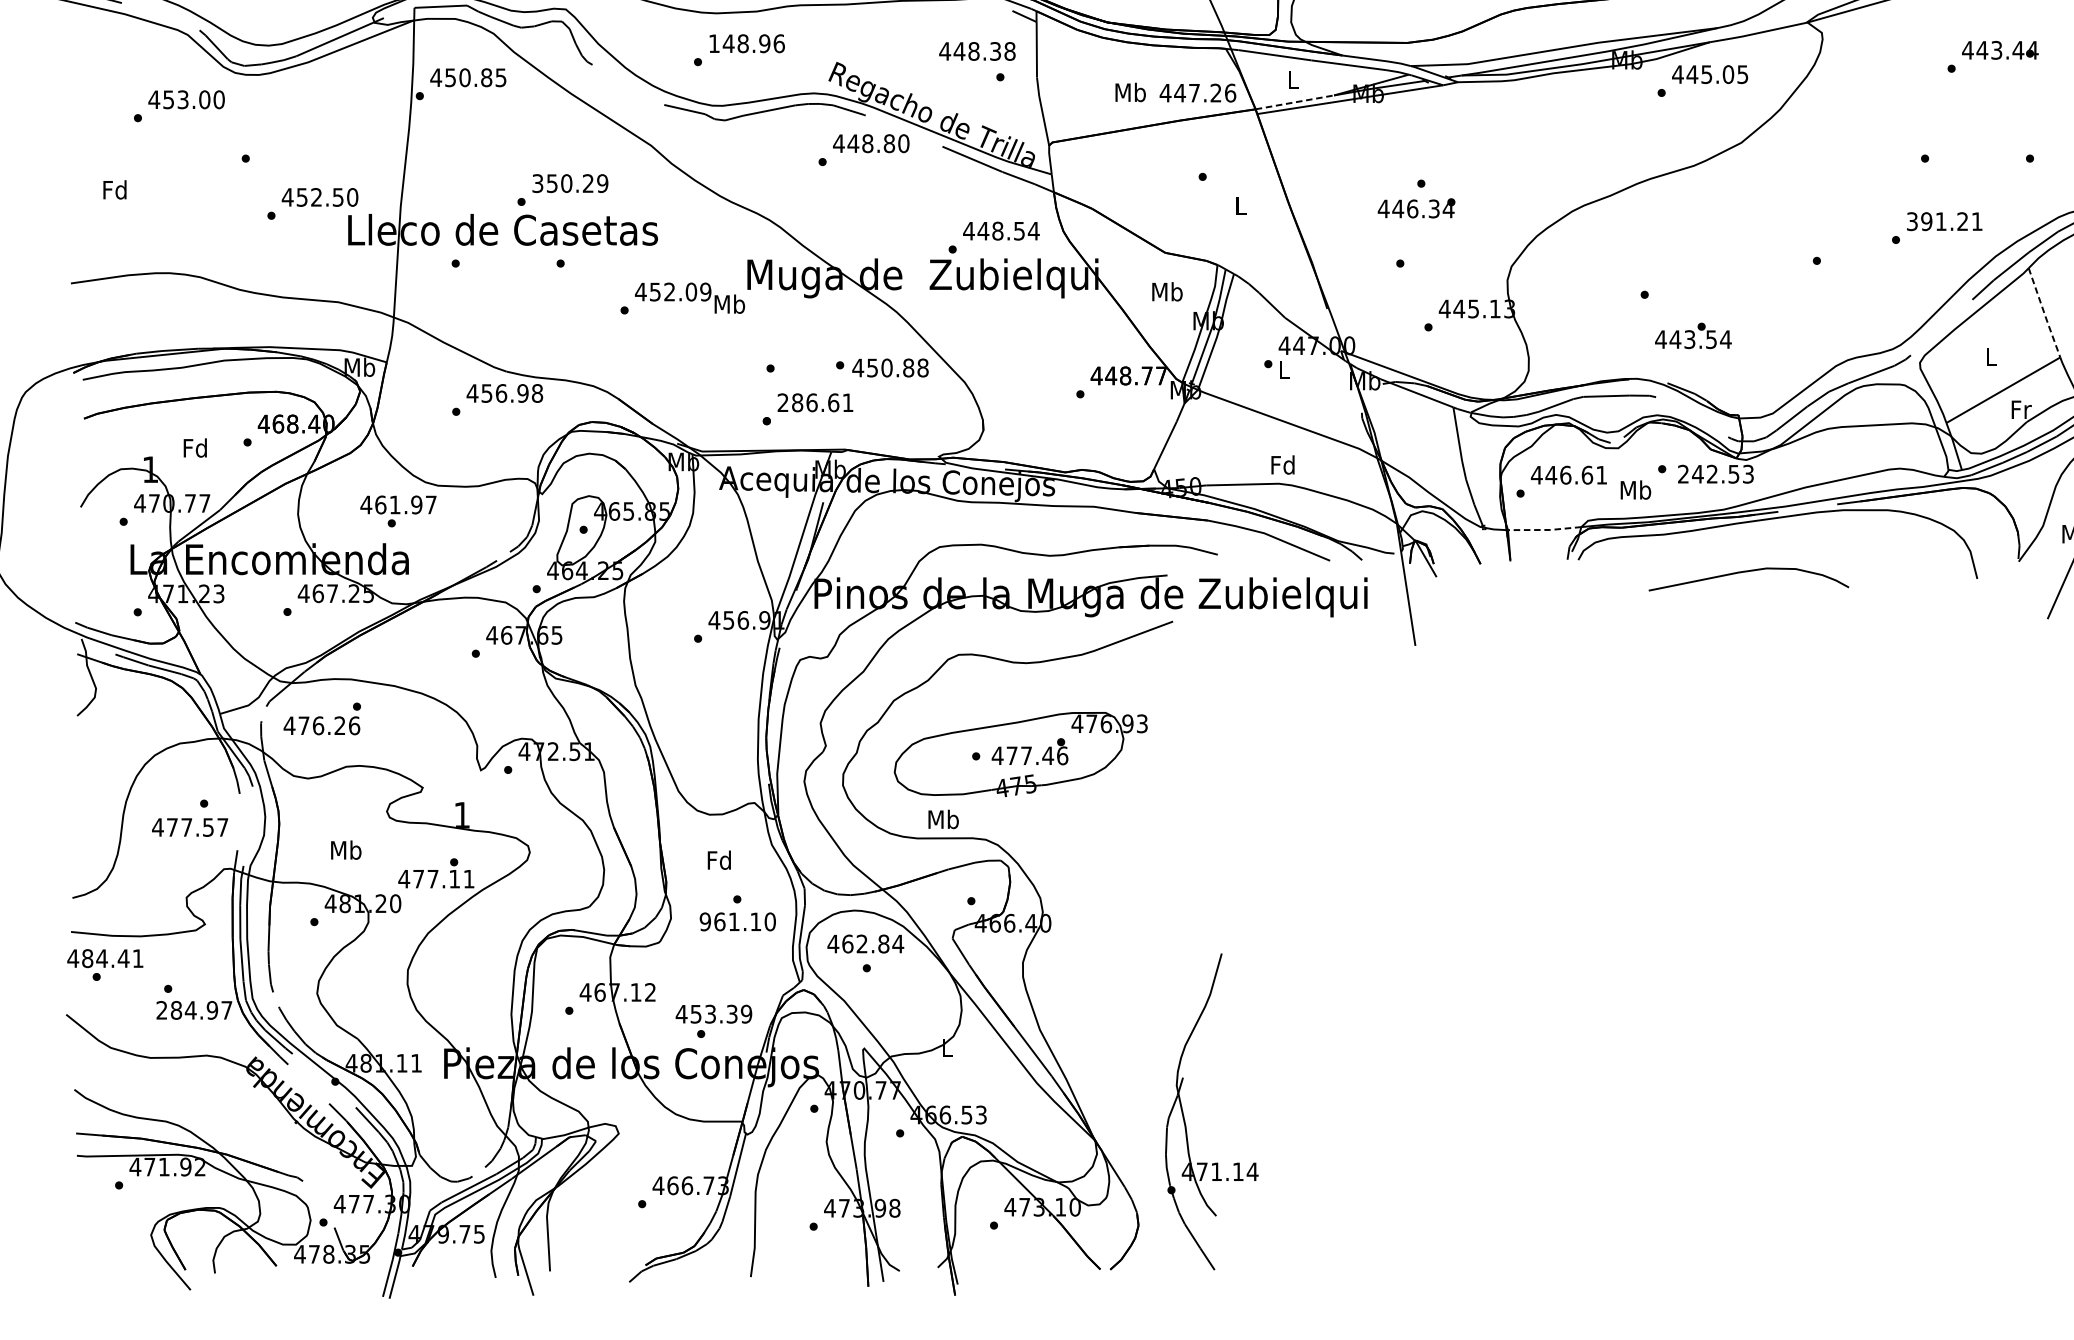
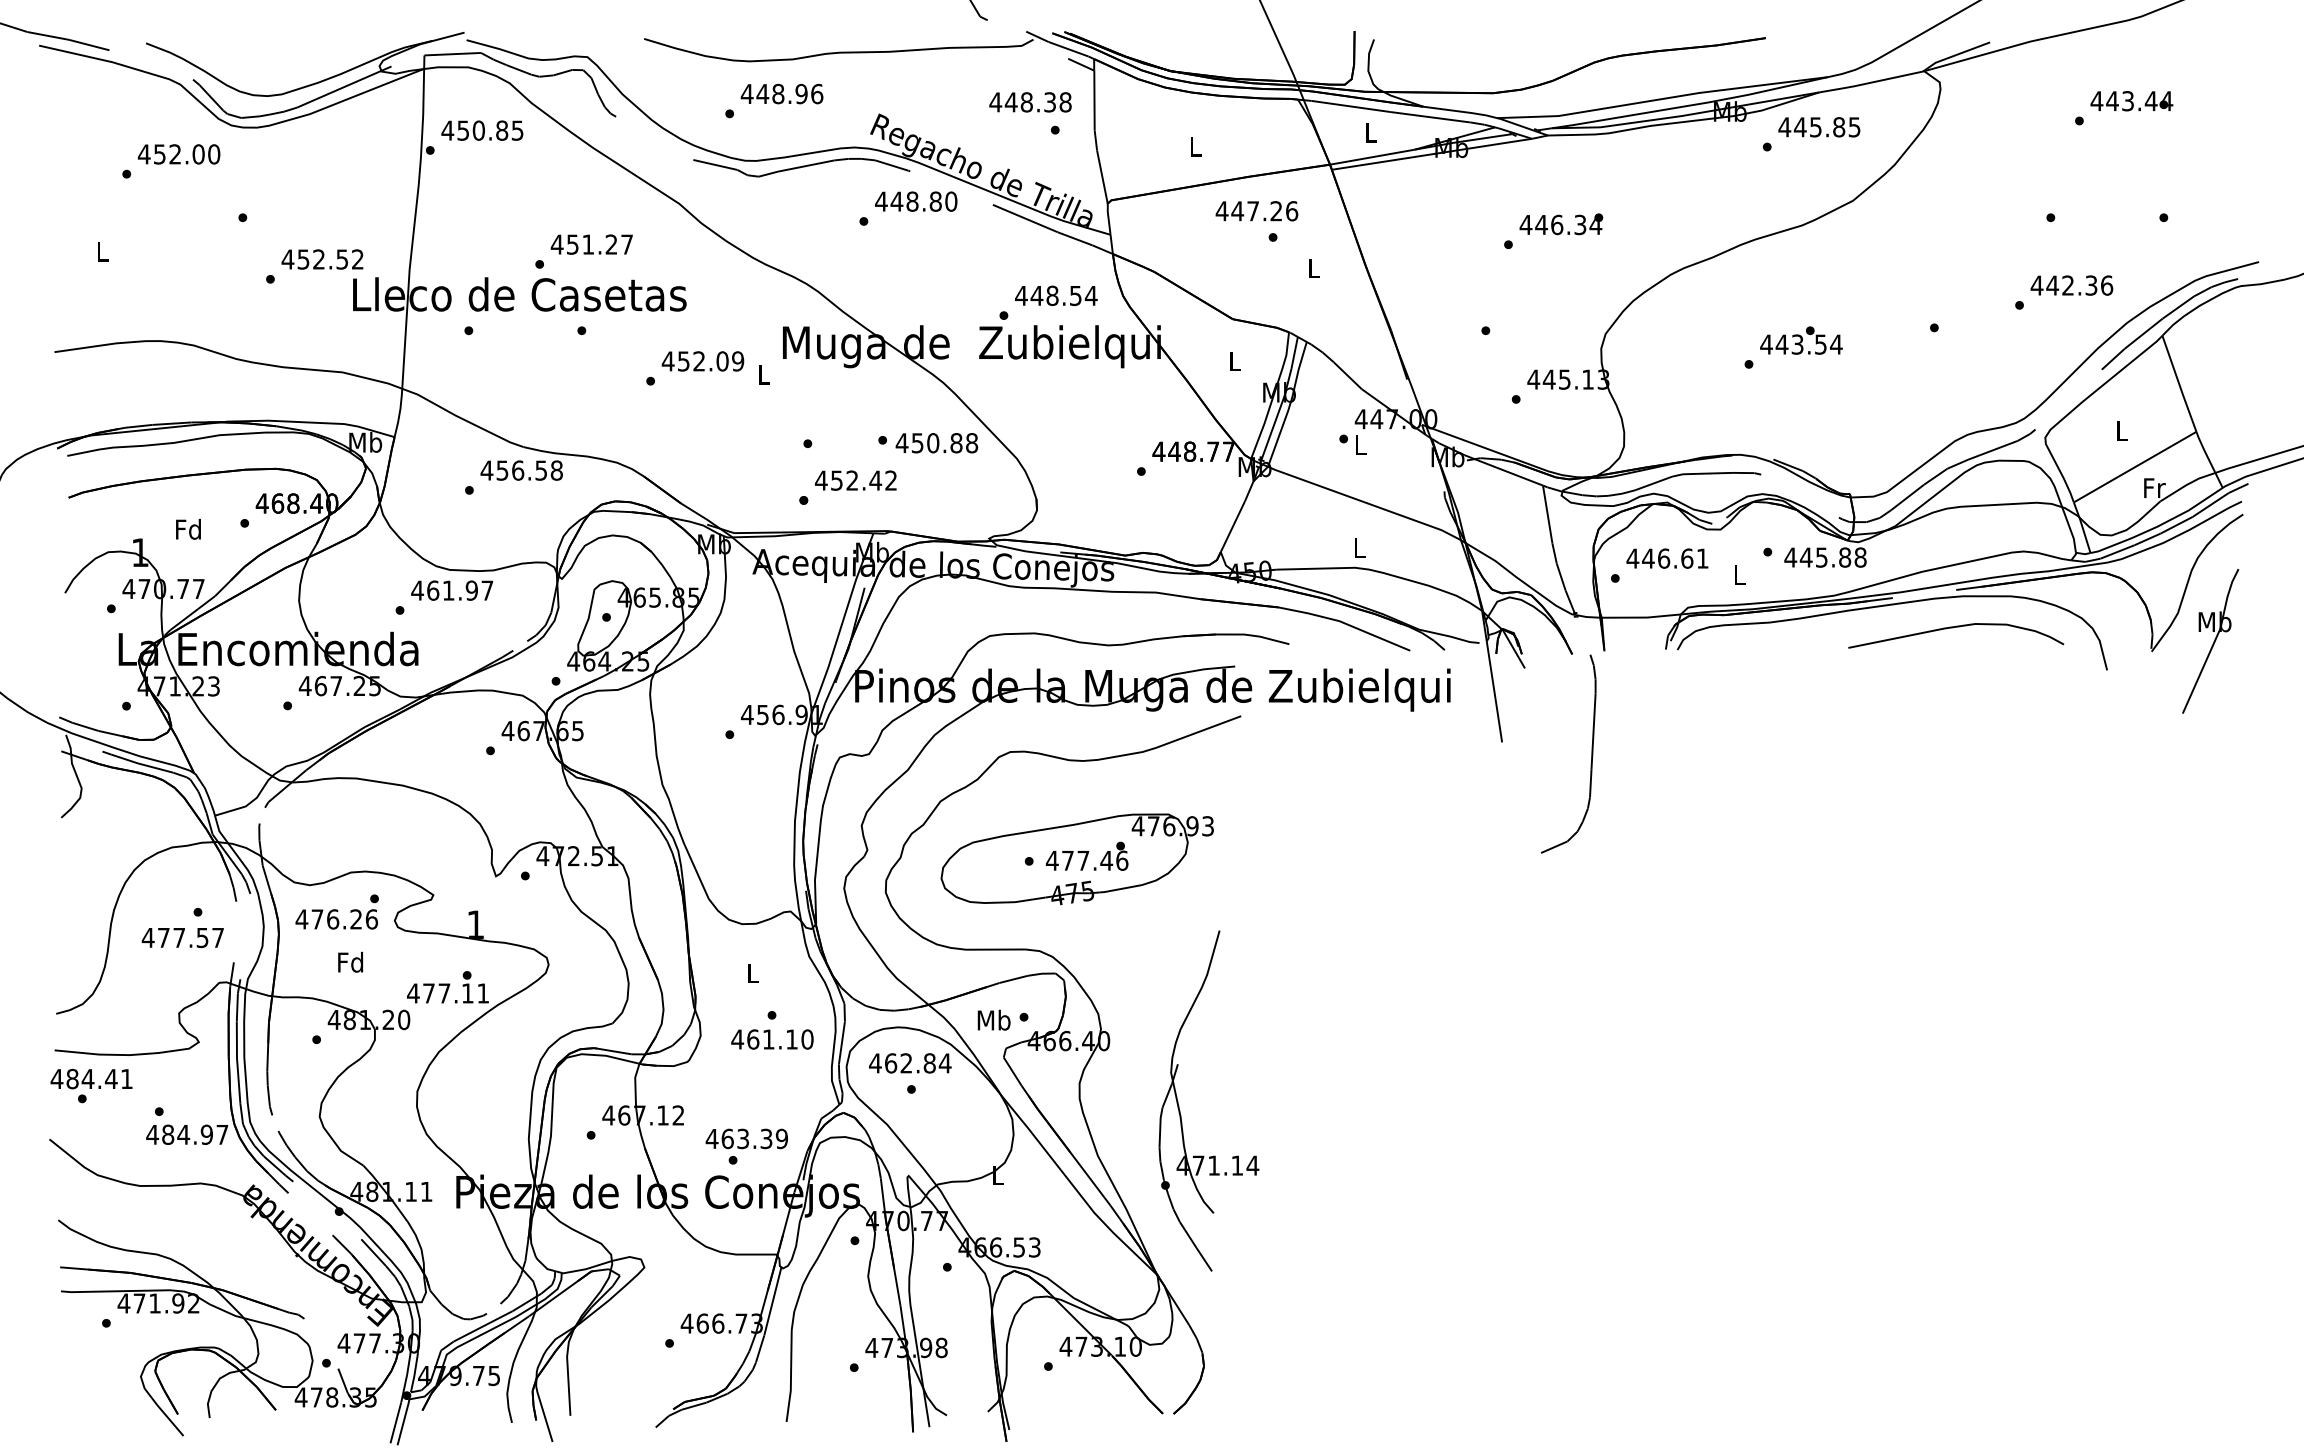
text: (713, 43) -> (746, 93), 148.96 -> 448.96
text: (1728, 74) -> (1839, 127), 445.05 -> 445.85
text: (1130, 92) -> (1195, 146), Mb -> L
text: (1197, 93) -> (1256, 211), moved
text: (183, 99) -> (175, 154), 453.00 -> 452.00
line: (1295, 102) -> (1372, 157), dashed -> solid
text: (569, 183) -> (591, 244), 350.29 -> 451.27
text: (114, 189) -> (101, 251), Fd -> L
text: (352, 197) -> (357, 259), 452.50 -> 452.52
text: (1416, 208) -> (1561, 224), moved
text: (1944, 221) -> (2071, 285), 391.21 -> 442.36
text: (1166, 291) -> (1234, 360), Mb -> L
text: (729, 304) -> (763, 374), Mb -> L
line: (2044, 313) -> (2179, 384), dashed -> solid
text: (1693, 335) -> (1801, 340), moved
text: (523, 393) -> (541, 470), 456.98 -> 456.58
text: (814, 402) -> (855, 480), 286.61 -> 452.42
text: (1282, 464) -> (1359, 547), Fd -> L
text: (1715, 474) -> (1825, 557), 242.53 -> 445.88
text: (1635, 489) -> (1739, 574), Mb -> L
text: (398, 504) -> (452, 590), moved
line: (1544, 529) -> (1641, 617), dashed -> solid
curve: (1746, 572) -> (1953, 628), moved
curve: (1498, 656) -> (1591, 753), added
text: (321, 718) -> (336, 911), moved
text: (943, 818) -> (993, 1019), moved
text: (345, 849) -> (350, 961), Mb -> Fd
text: (719, 859) -> (752, 972), Fd -> L
text: (705, 921) -> (737, 1039), 961.10 -> 461.10
text: (161, 1010) -> (152, 1134), 284.97 -> 484.97
text: (695, 1013) -> (727, 1138), 453.39 -> 463.39
part: (1184, 1115) -> (1179, 1105), moved

